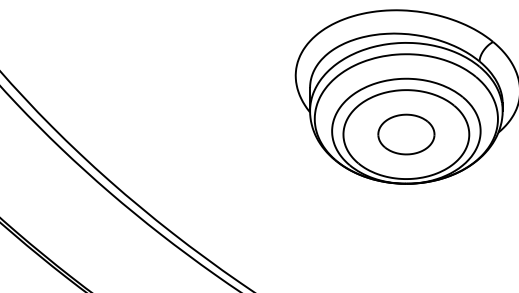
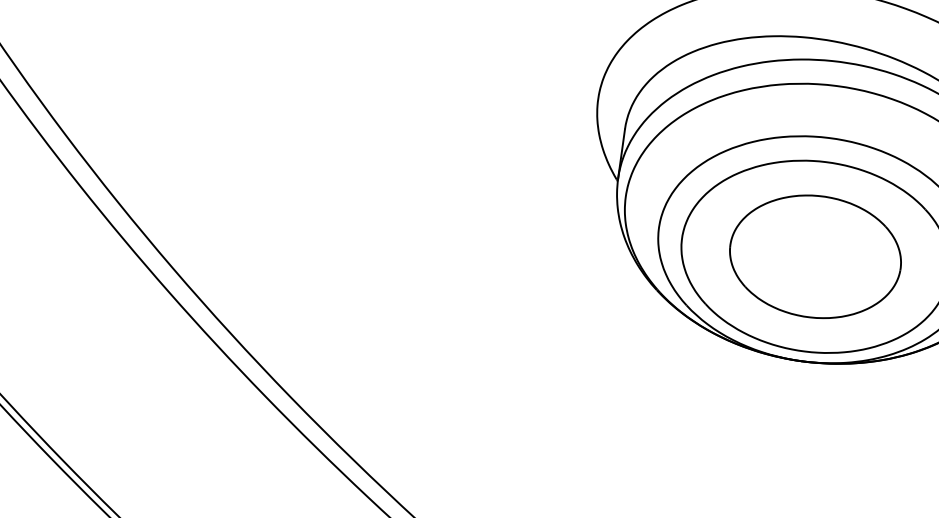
part: (406, 134) -> (815, 256), size x1.43

